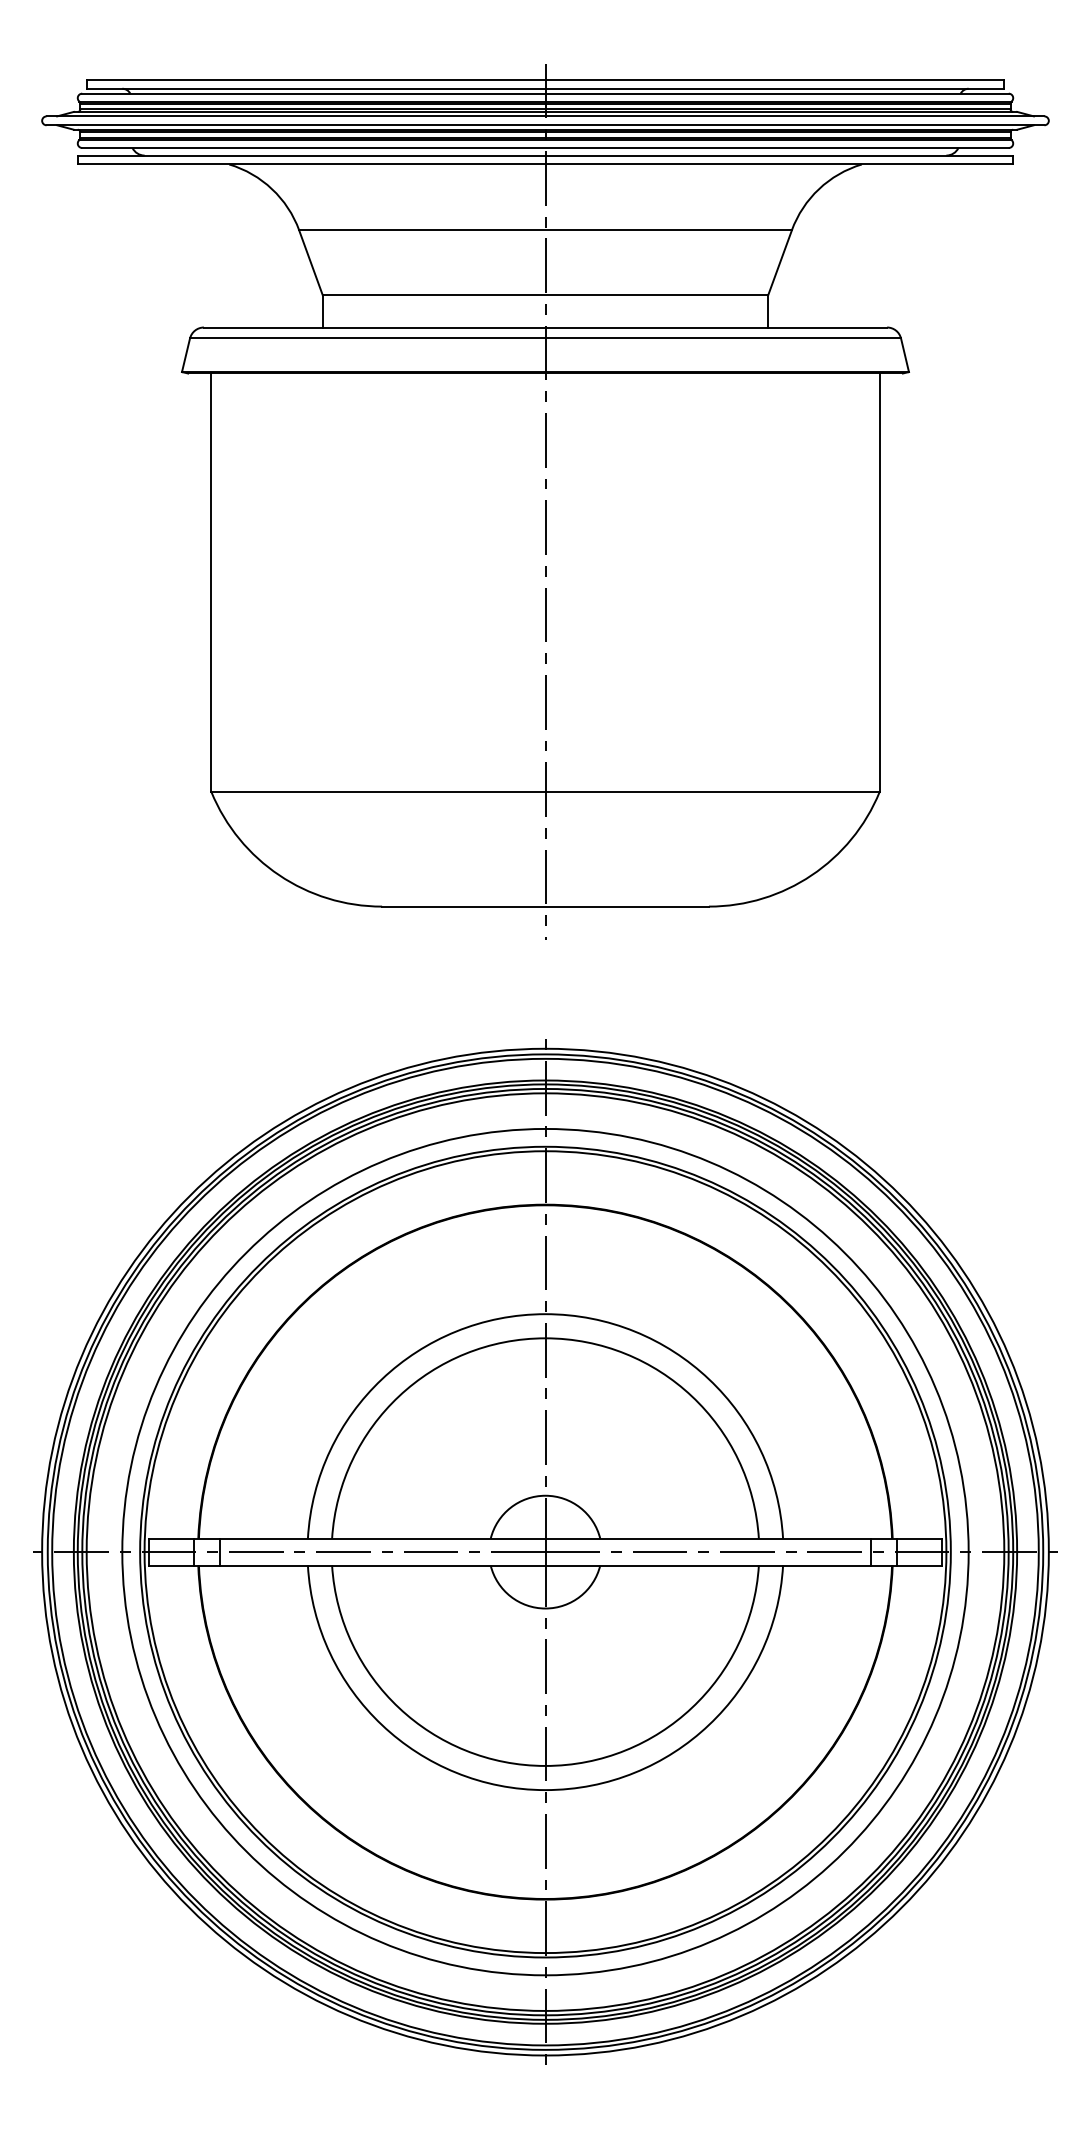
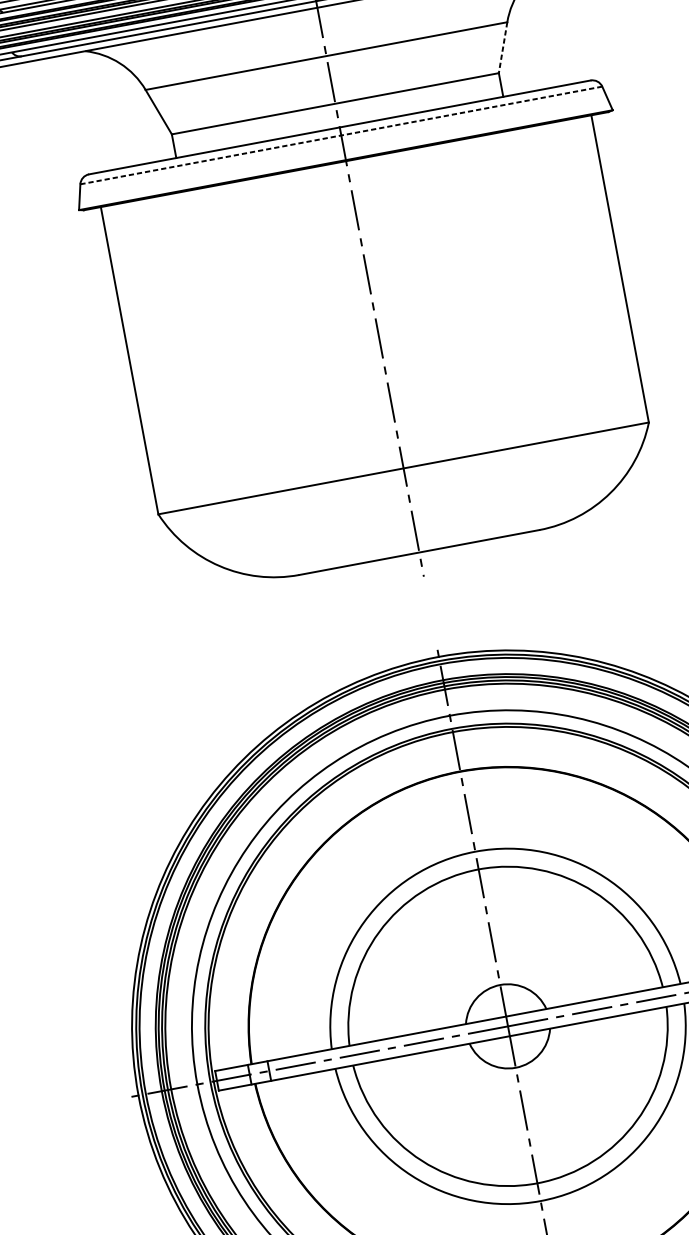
line: (780, 262) -> (503, 47), solid -> dashed
line: (545, 338) -> (341, 135), solid -> dashed

